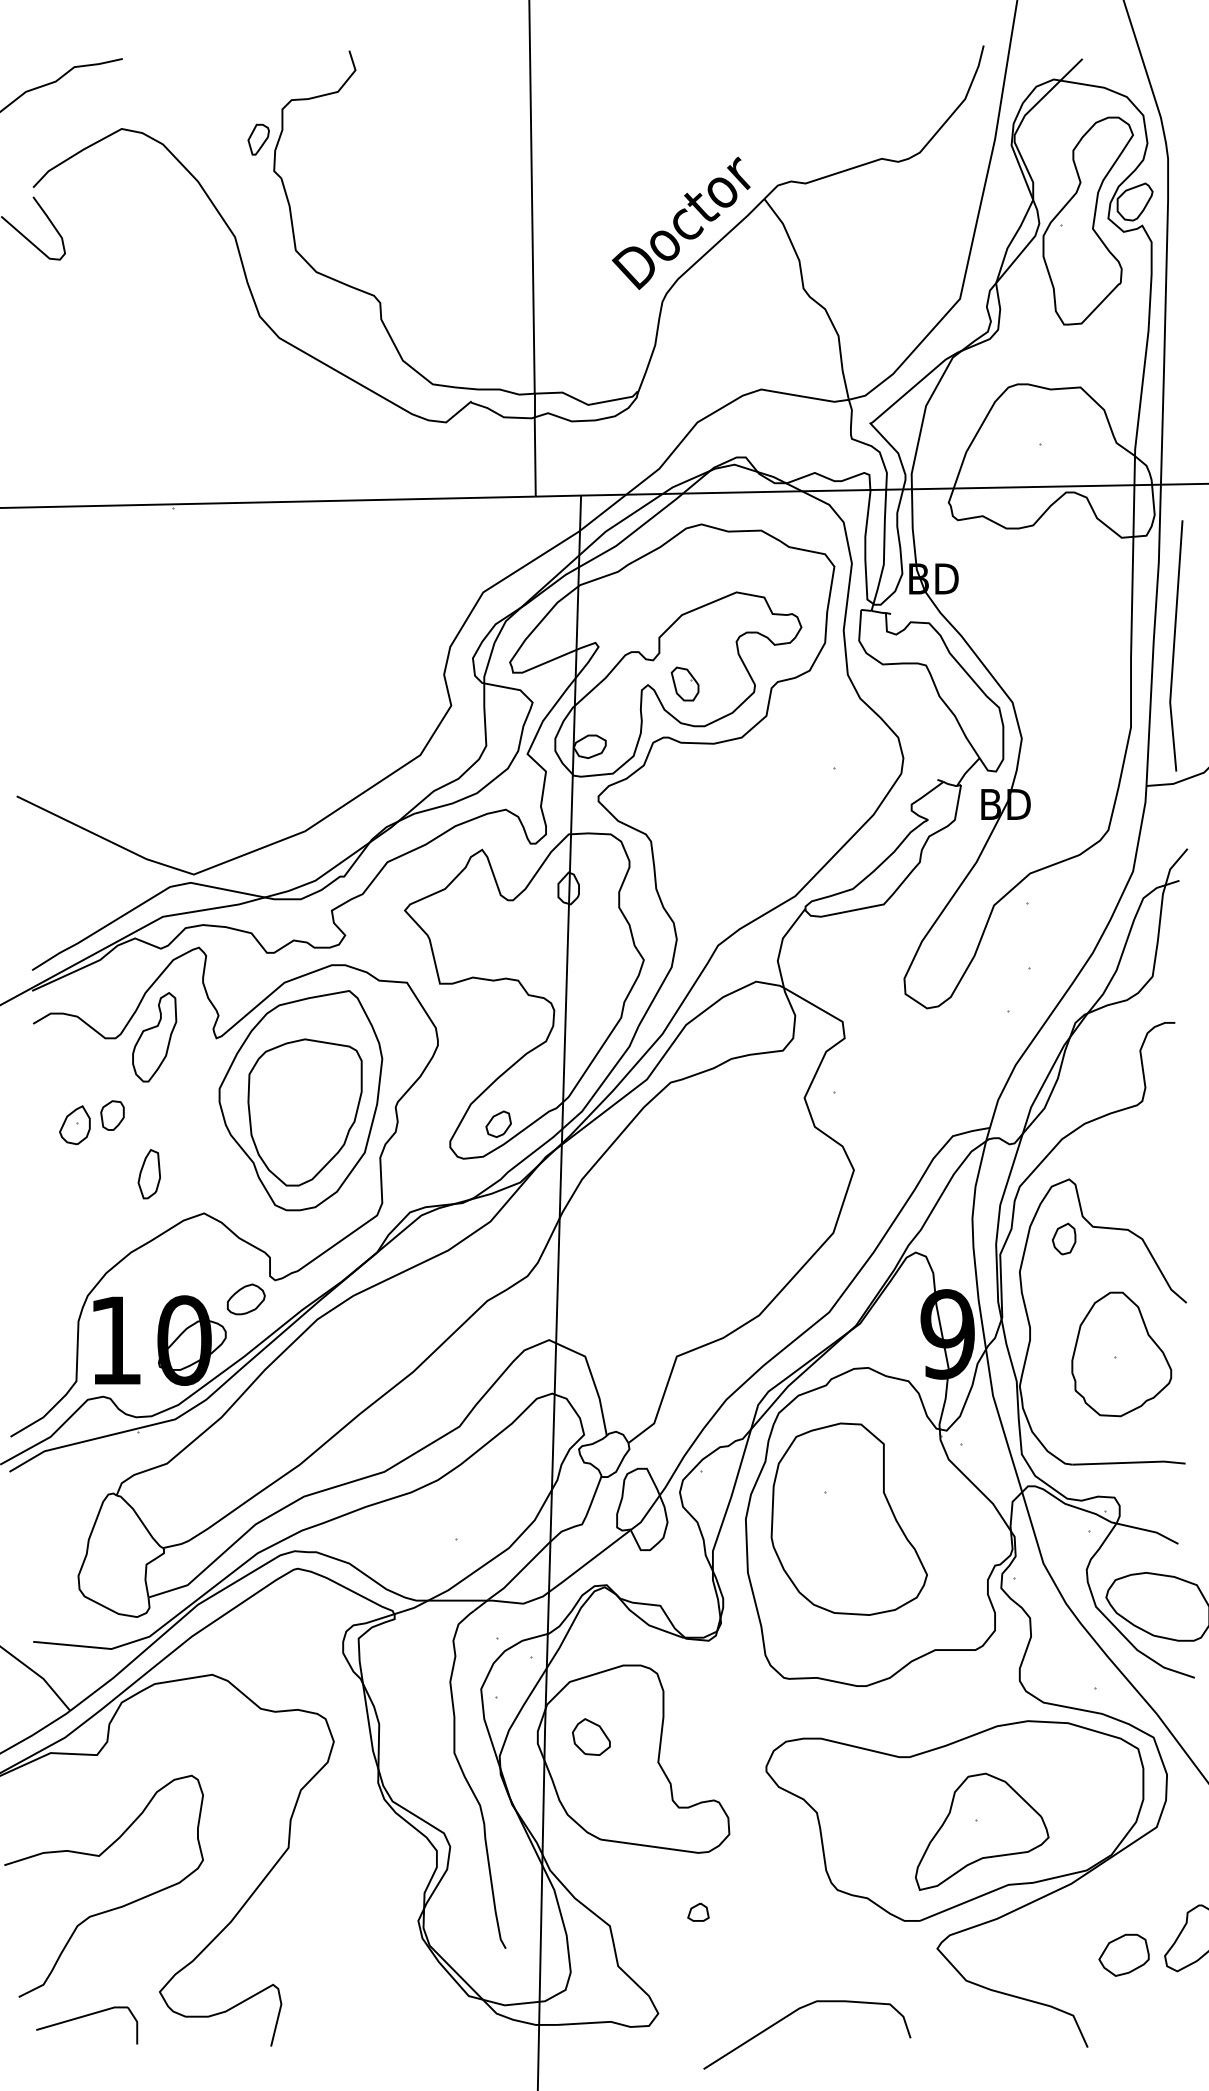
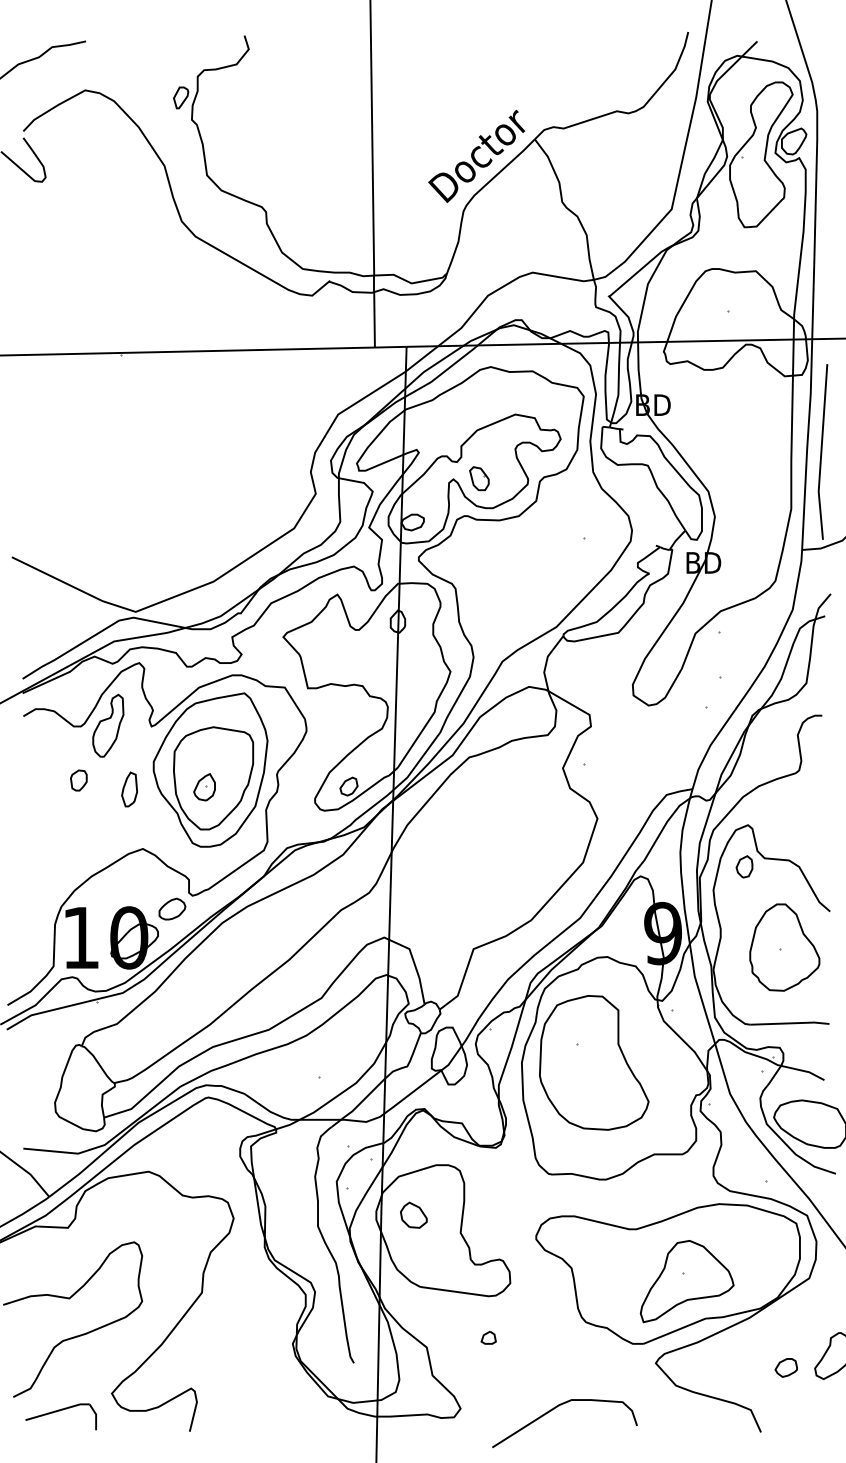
part: (74, 1125) -> (204, 787), moved
part: (149, 1174) -> (129, 789), moved
part: (1122, 1954) -> (785, 1367), size x0.62

